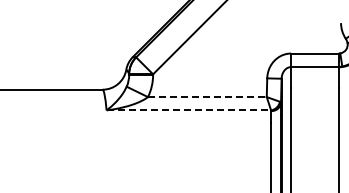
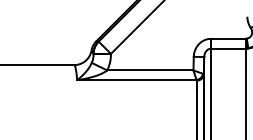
line: (207, 97) -> (150, 70), dashed -> solid
line: (189, 110) -> (137, 80), dashed -> solid

